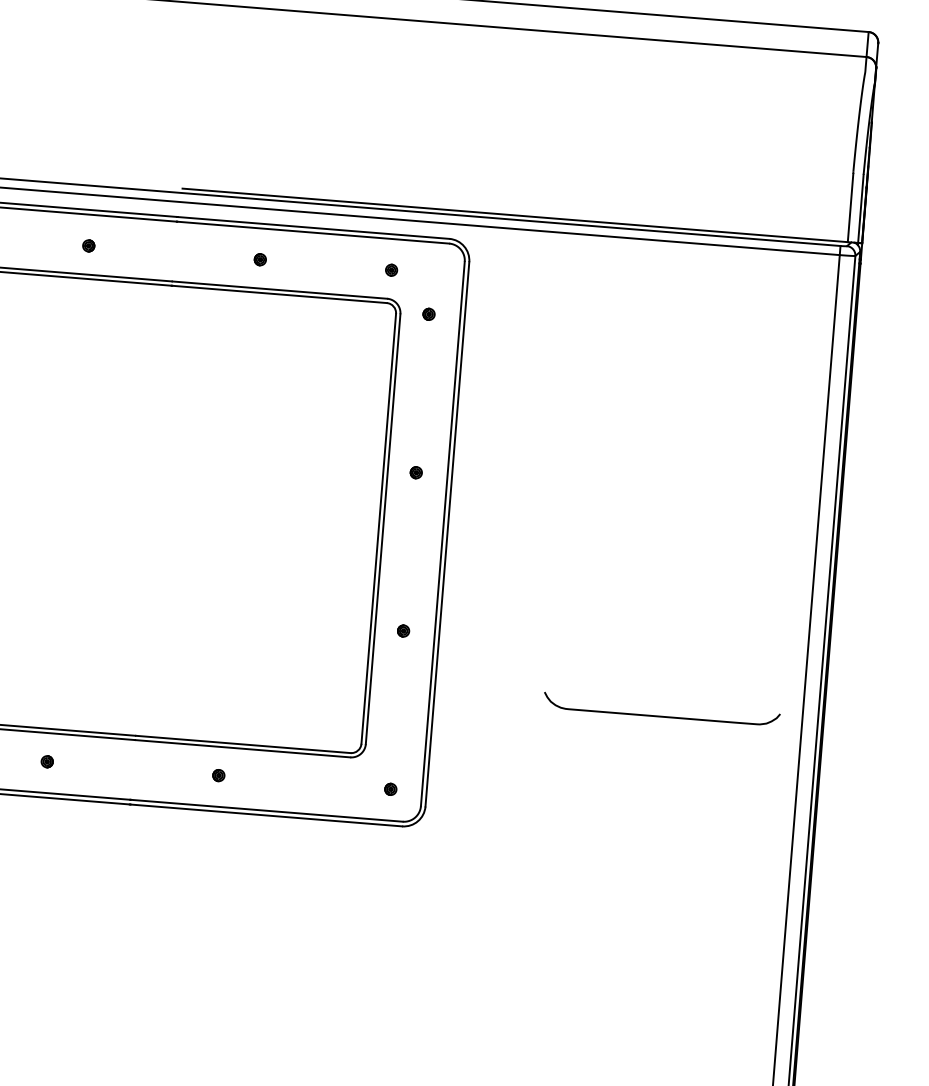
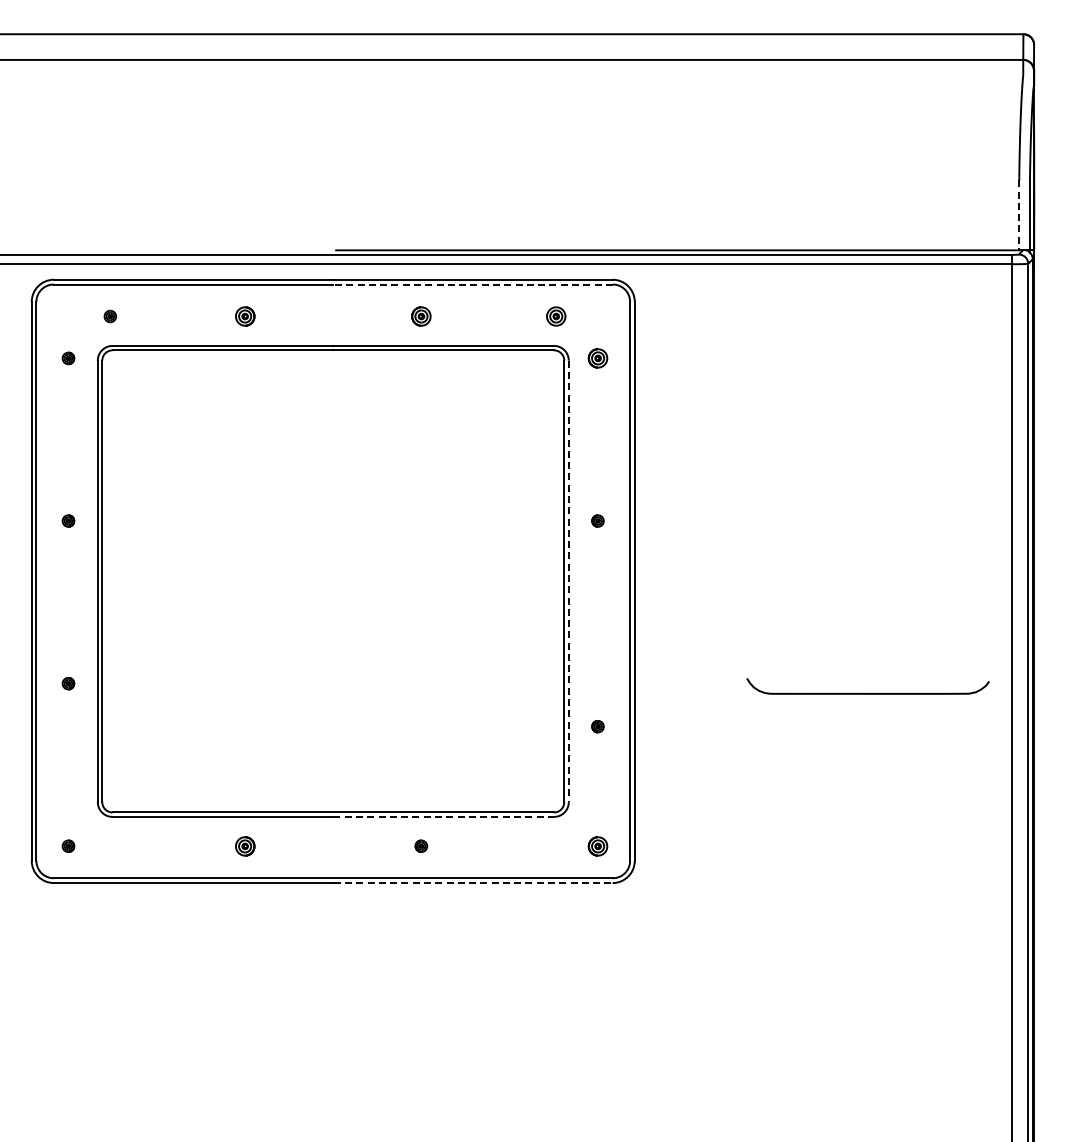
line: (850, 208) -> (1019, 215), solid -> dashed
line: (313, 232) -> (473, 284), solid -> dashed
part: (88, 245) -> (244, 316), size x1.6
part: (260, 259) -> (421, 316), size x1.6
part: (390, 270) -> (555, 316), size x1.6
part: (428, 314) -> (597, 358), size x1.6
line: (382, 529) -> (568, 581), solid -> dashed
part: (403, 630) -> (597, 726), moved
curve: (660, 716) -> (867, 693), moved
line: (243, 748) -> (444, 816), solid -> dashed
part: (46, 760) -> (244, 845), size x1.6
part: (390, 788) -> (597, 845), size x1.6
line: (266, 815) -> (473, 883), solid -> dashed

